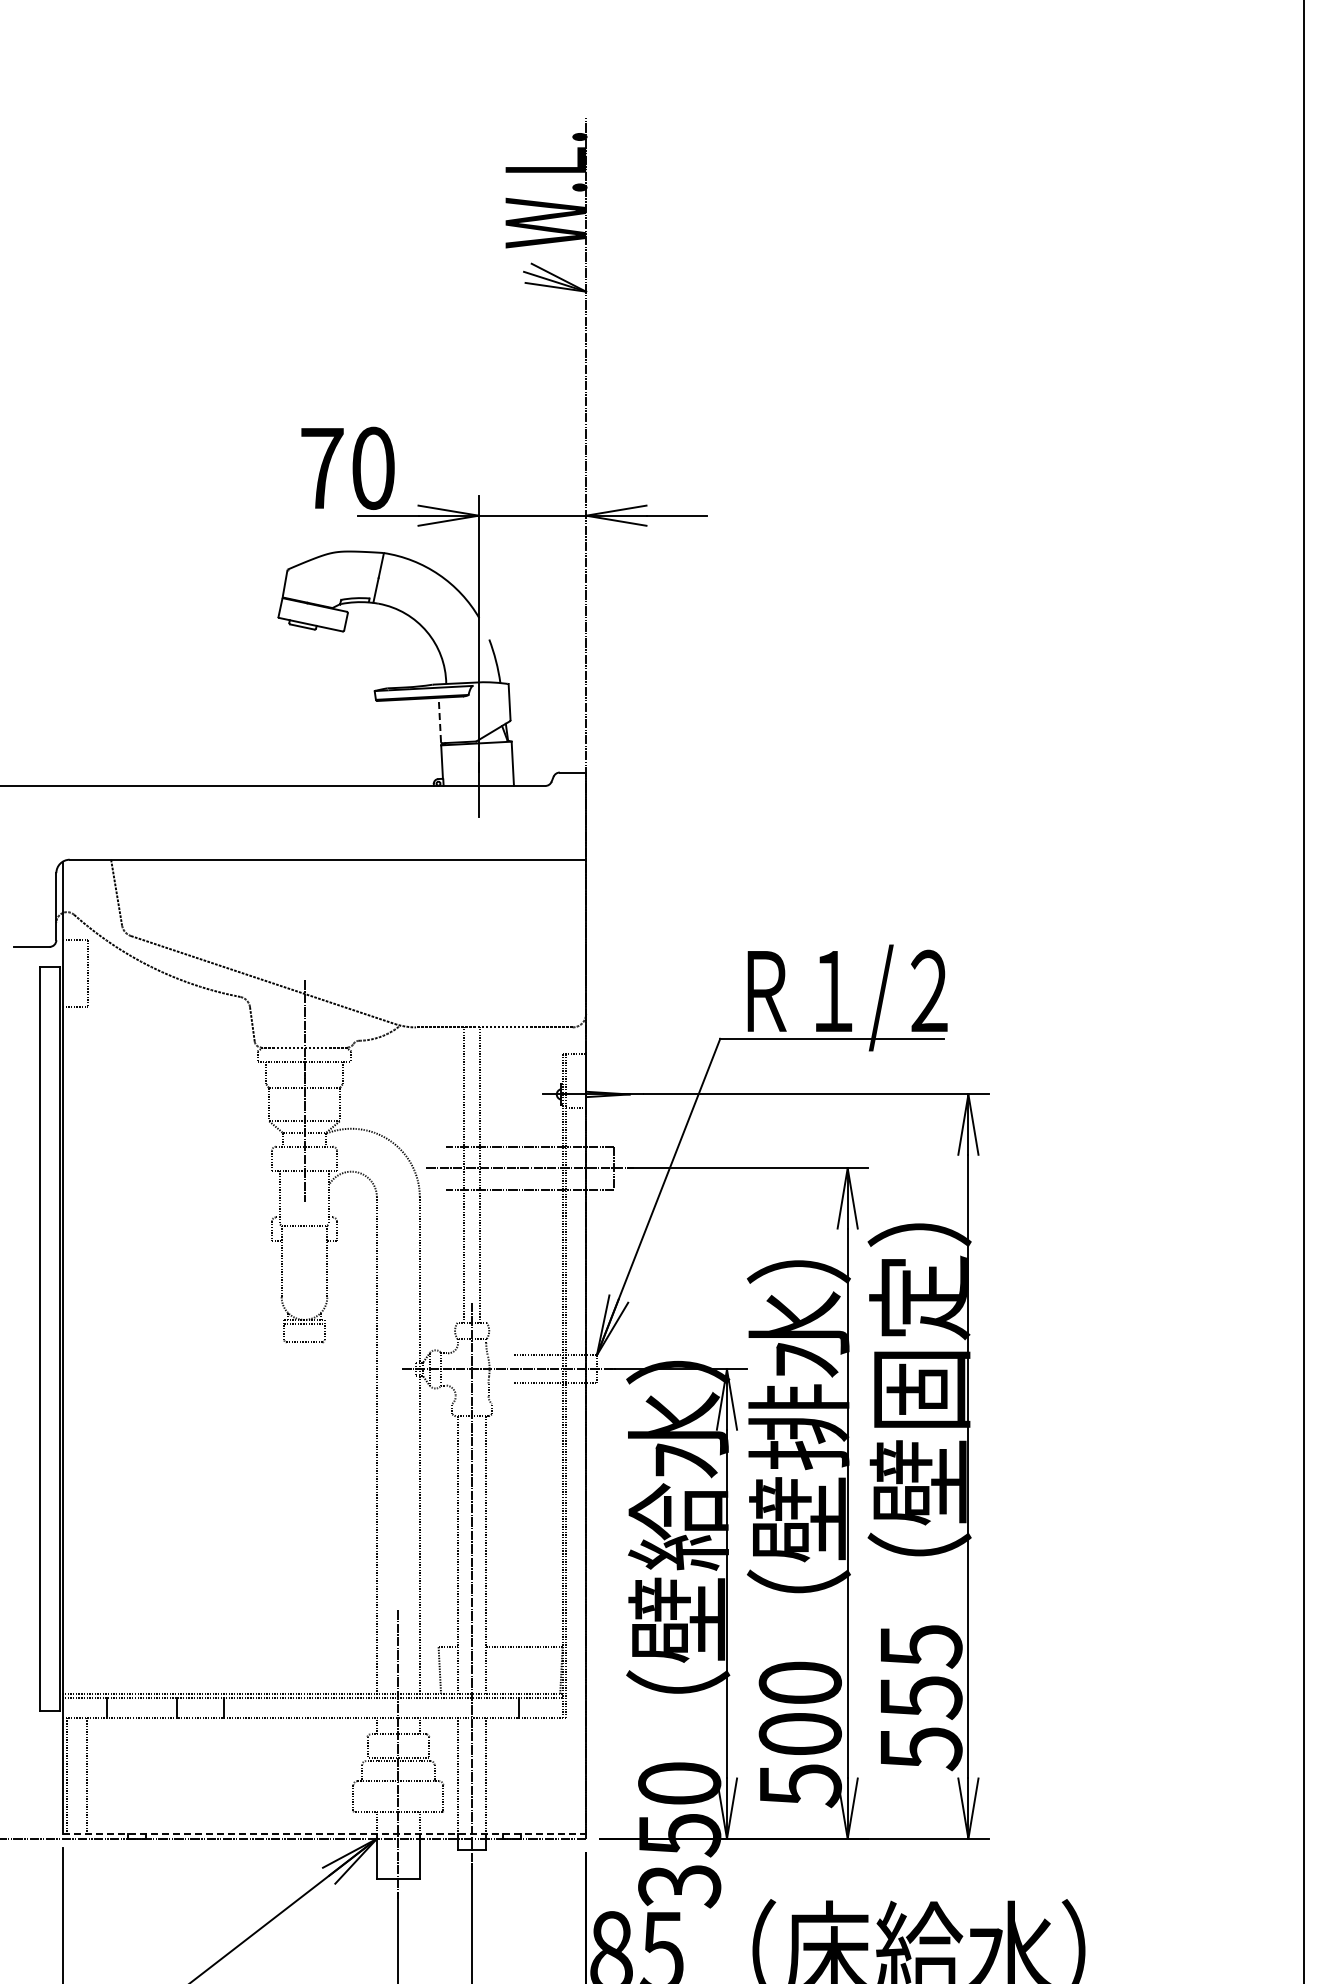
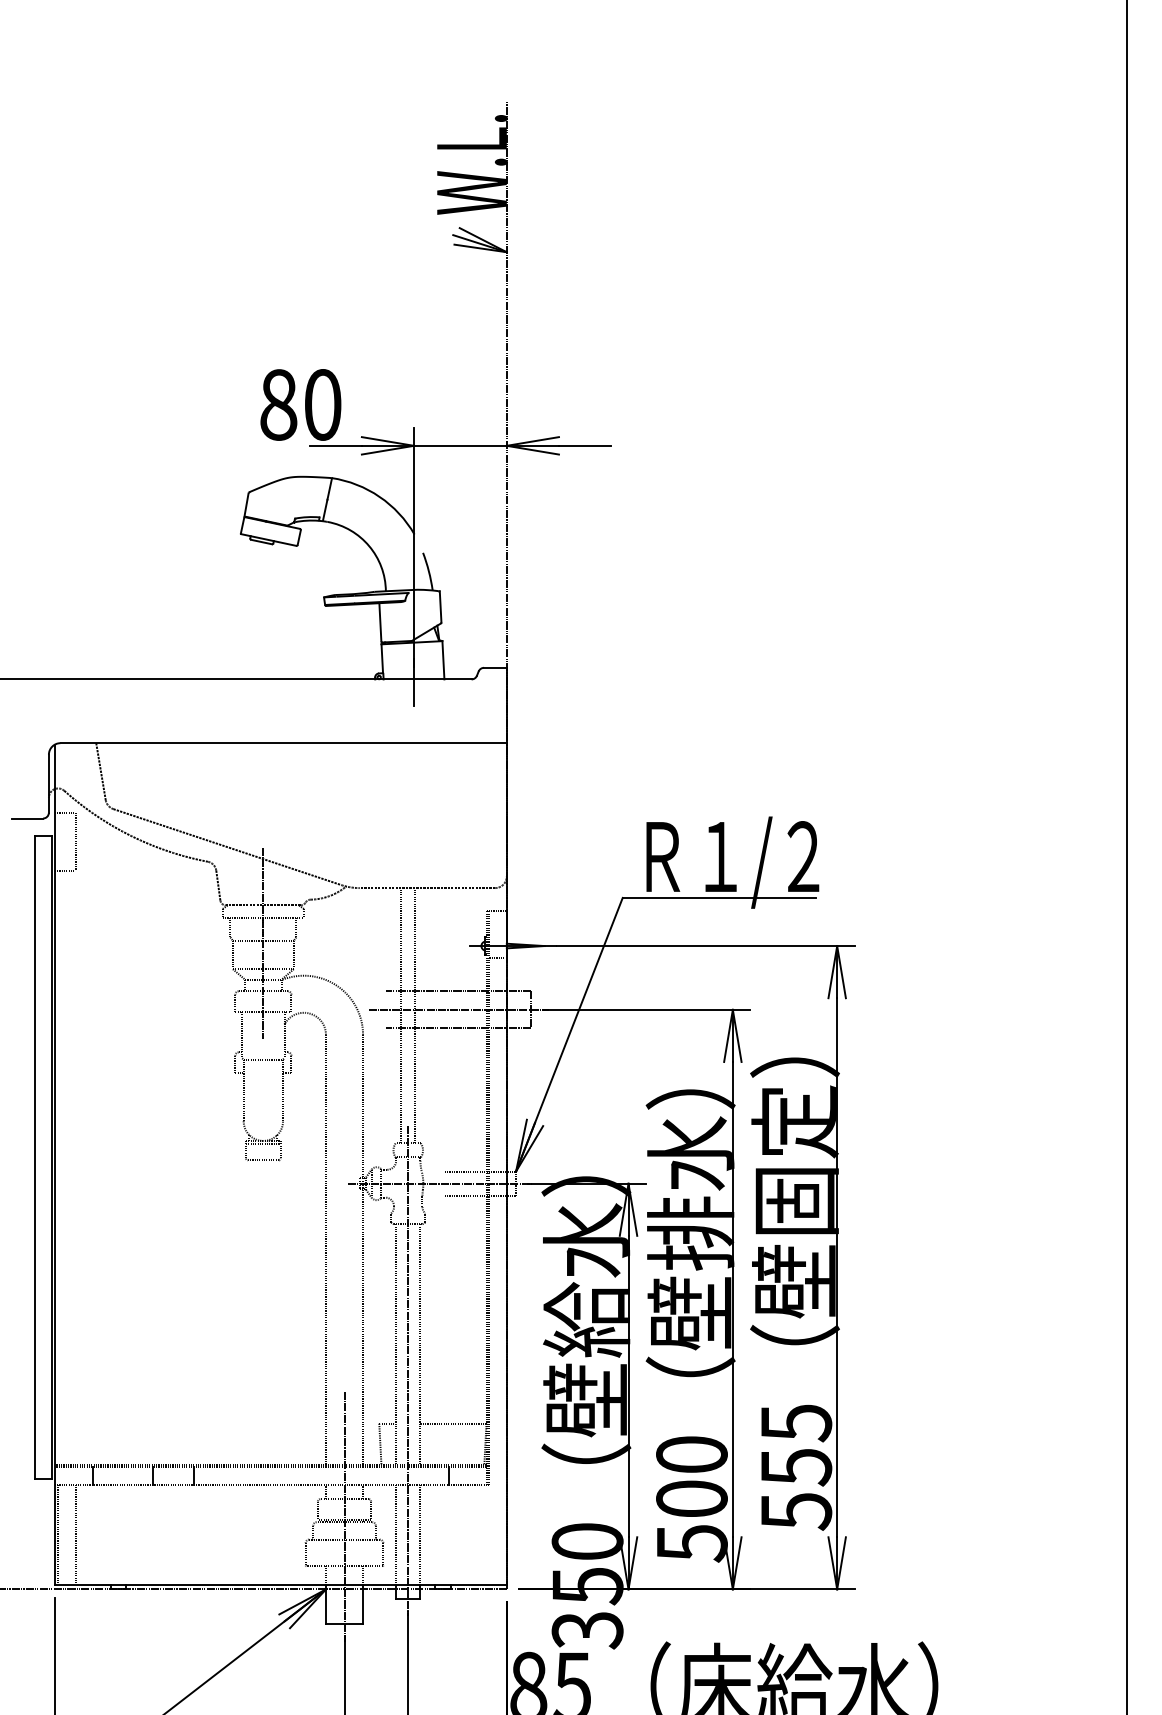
text: (322, 468) -> (278, 405), 70 -> 80
line: (439, 719) -> (380, 621), dashed -> solid
line: (324, 1834) -> (280, 1585), dashed -> solid

